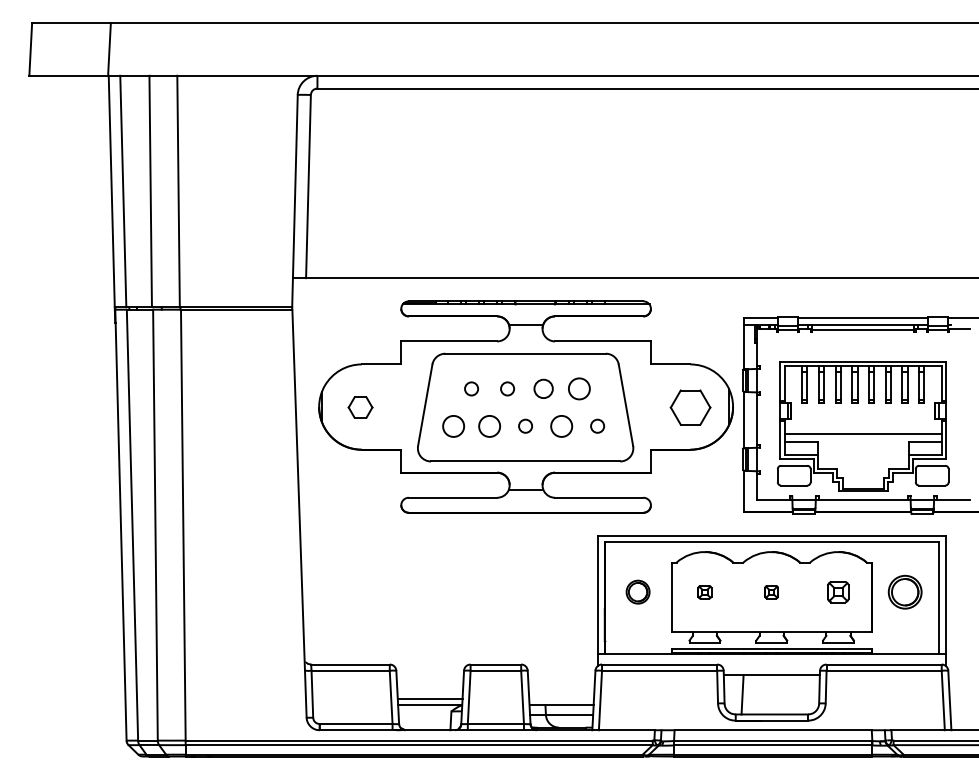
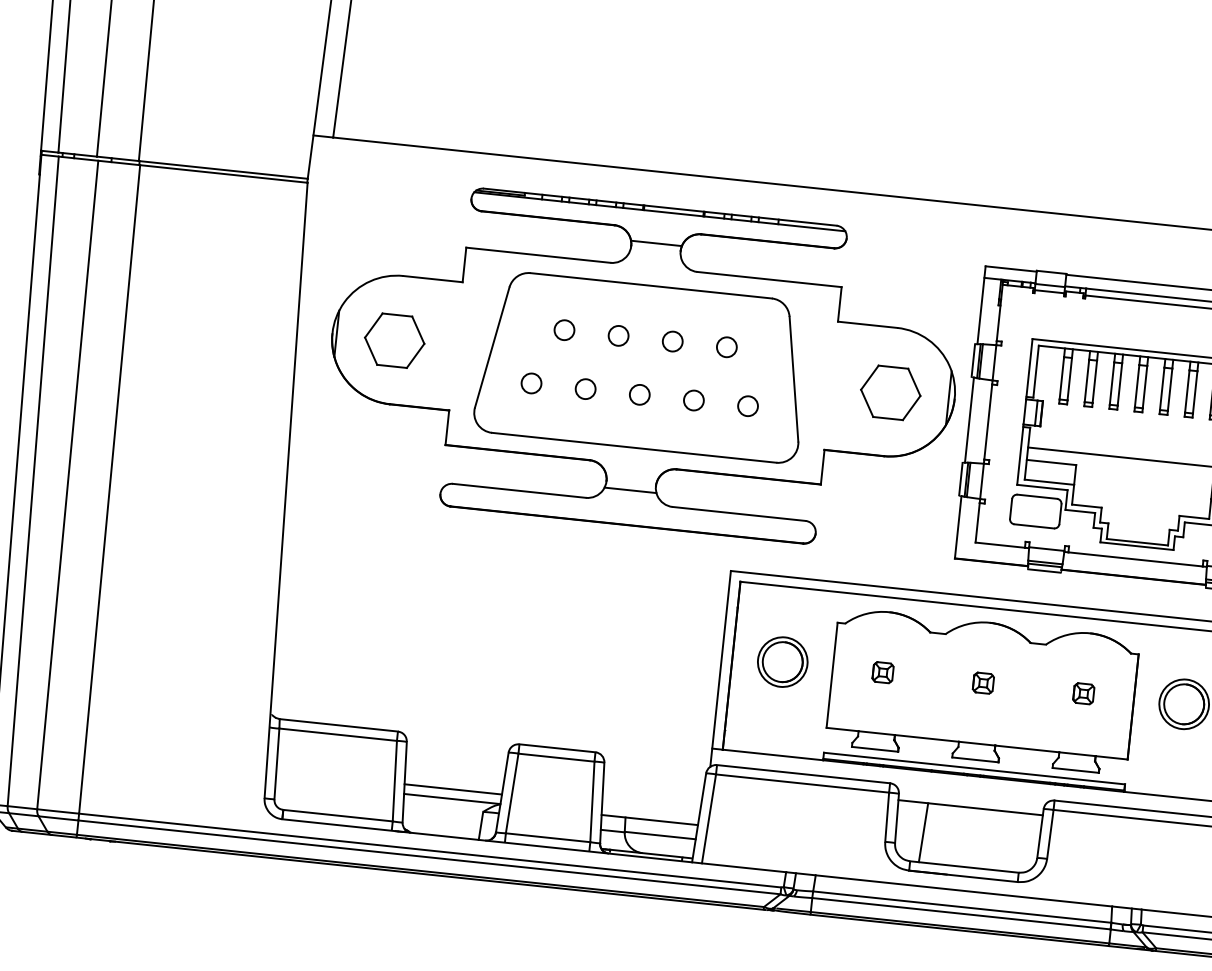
circle: (543, 388) -> (672, 340), size x0.71
circle: (579, 388) -> (726, 346), size x0.62
part: (360, 407) -> (394, 340), size x1.67
circle: (453, 425) -> (531, 382), size x0.62
circle: (489, 425) -> (585, 387), size x0.62
circle: (561, 425) -> (693, 399), size x0.62
part: (637, 591) -> (781, 660), size x1.43
part: (838, 592) -> (1083, 694), size x0.62

